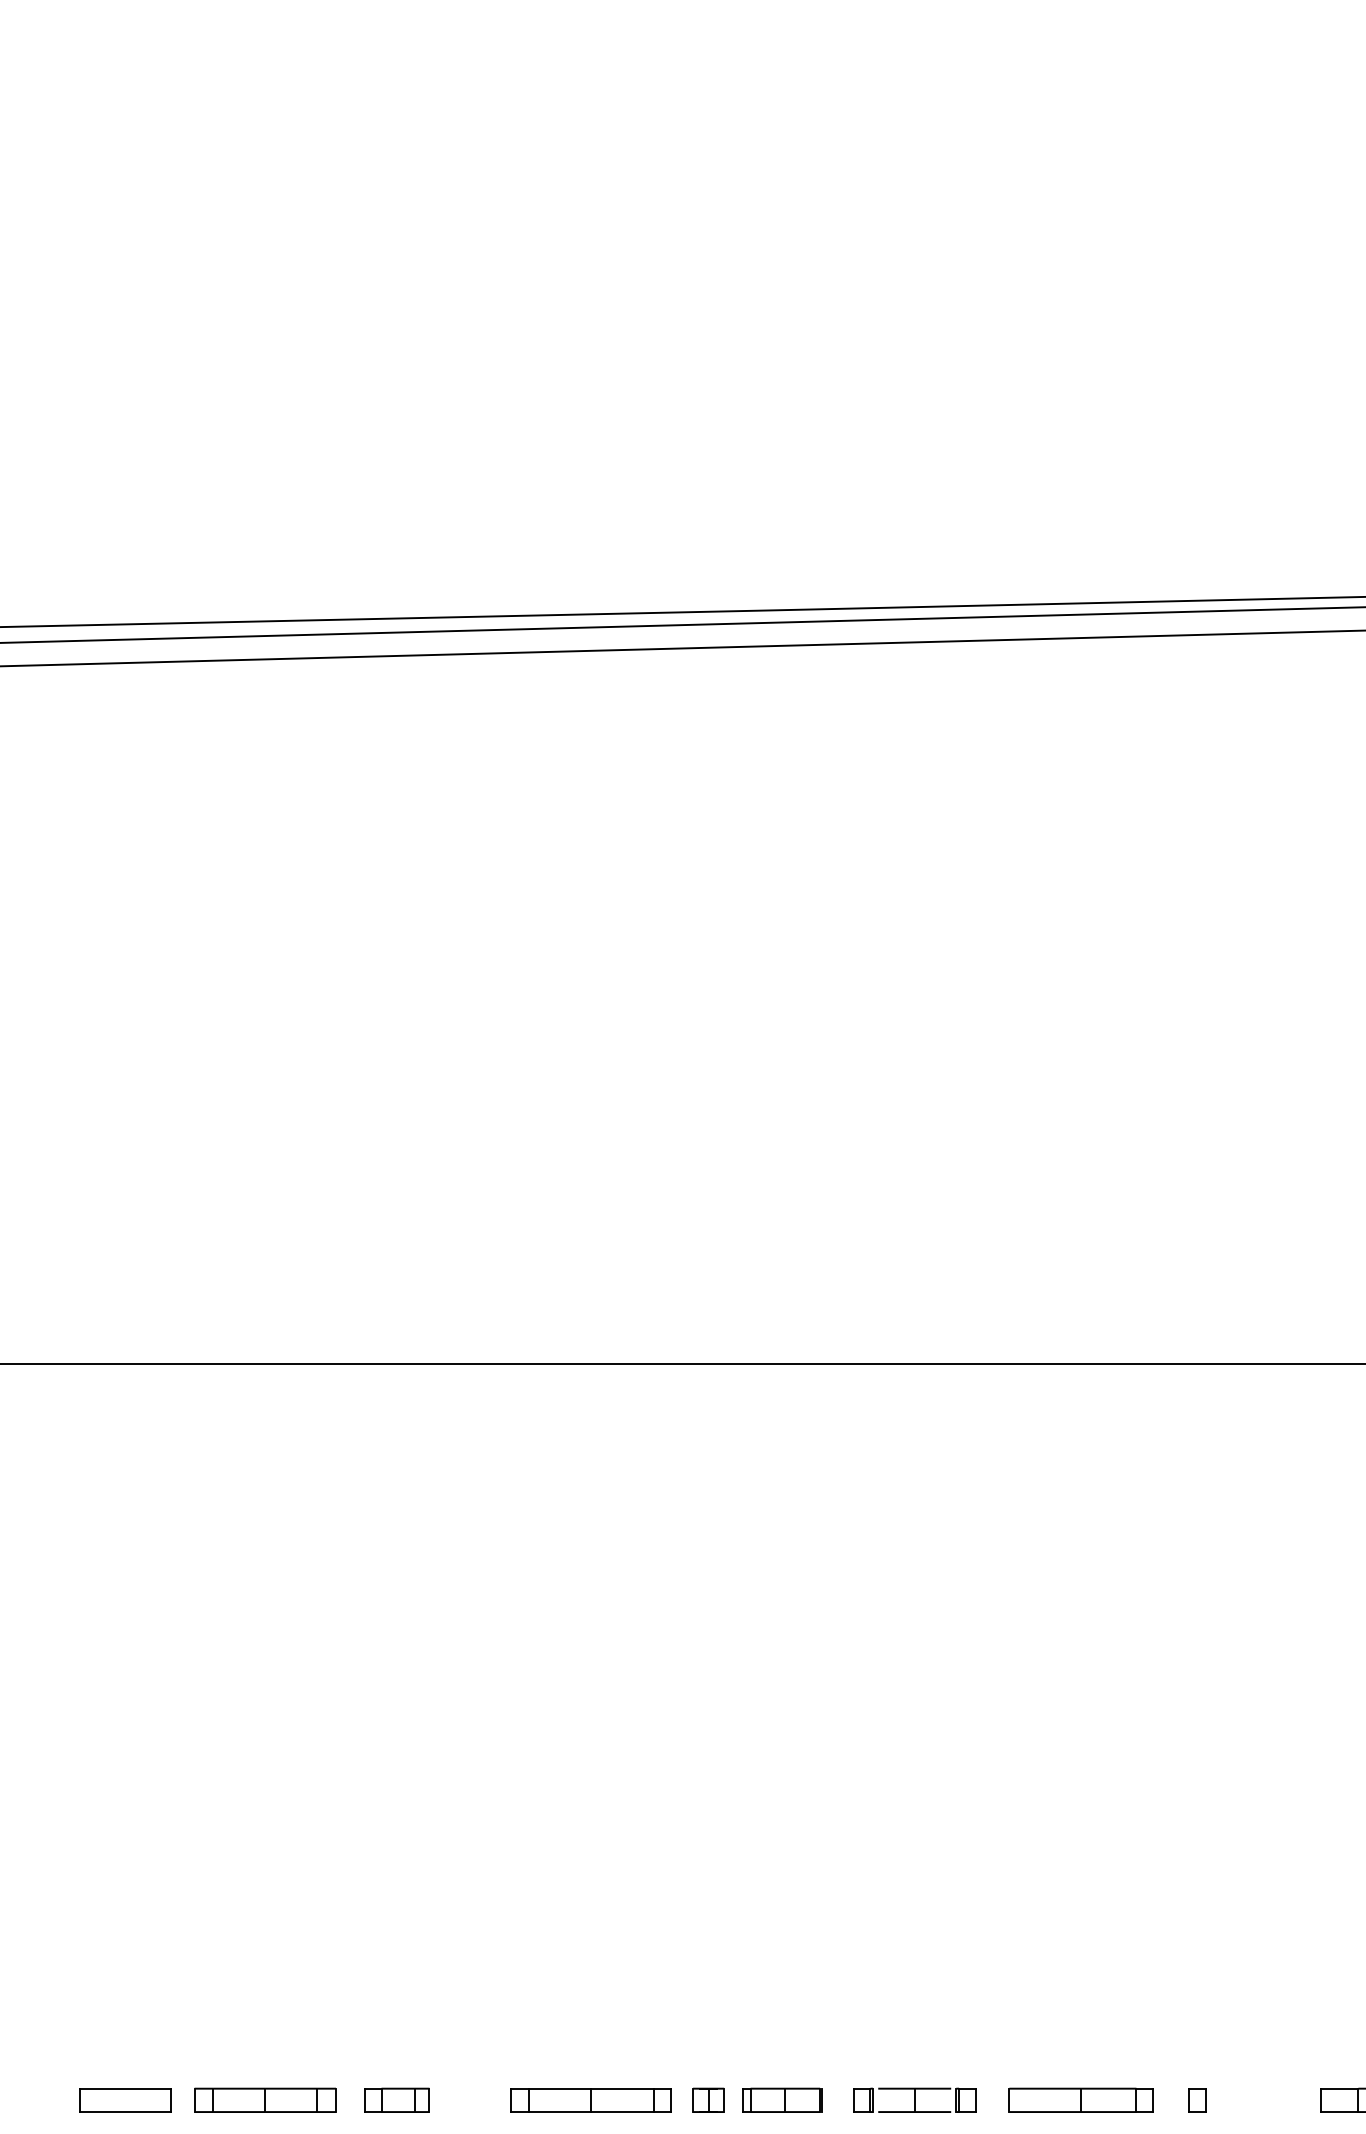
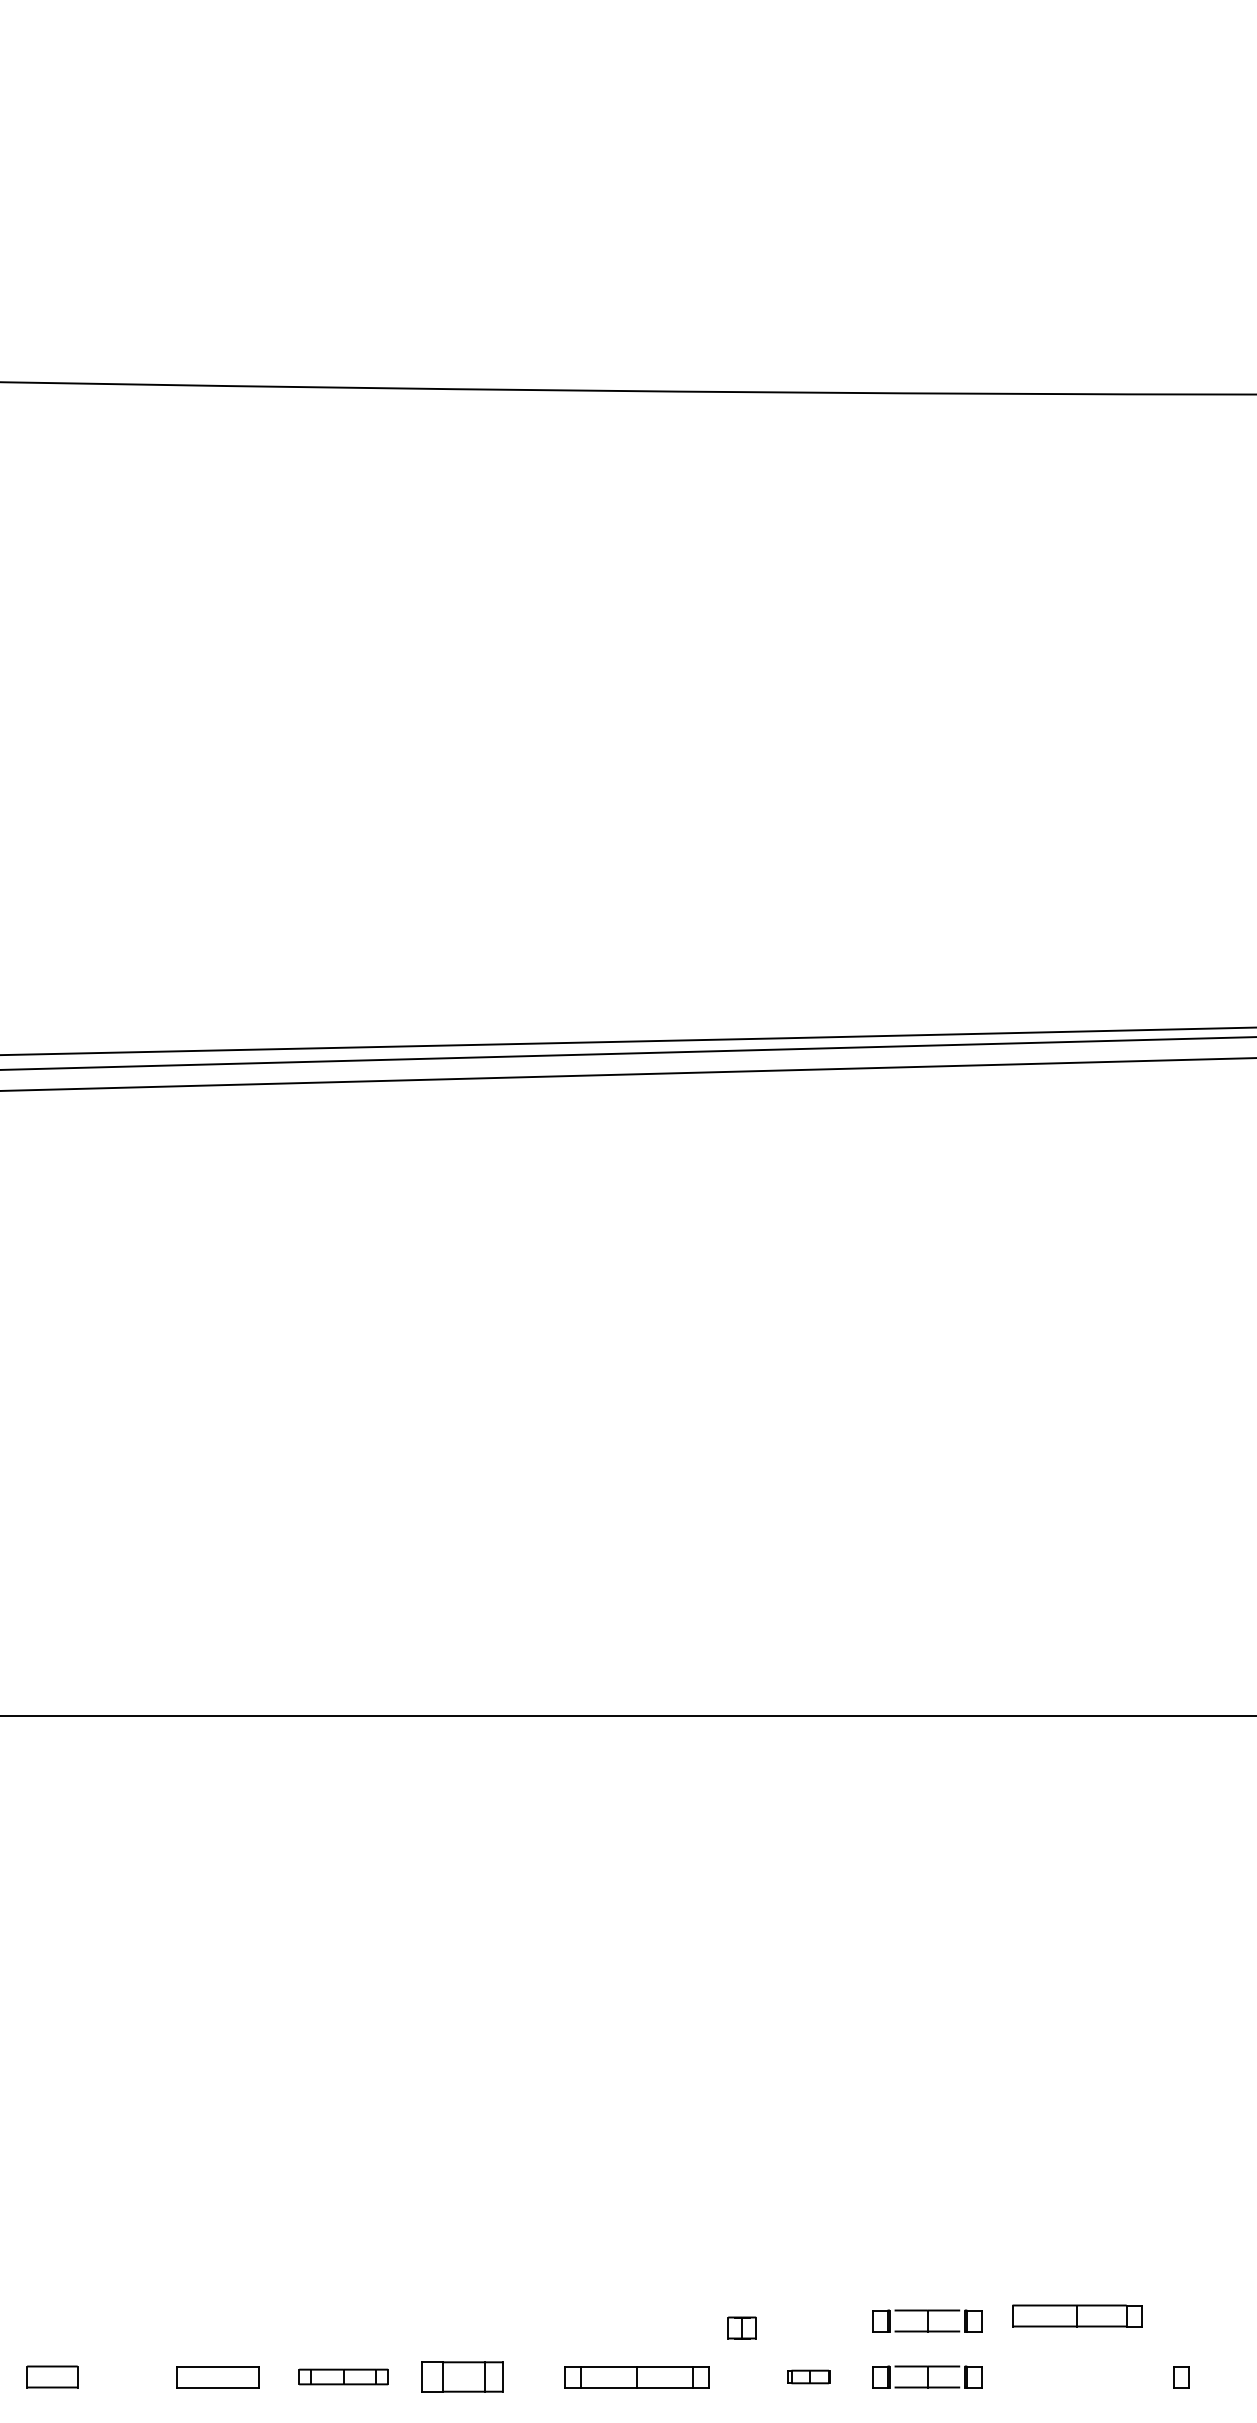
part: (914, 2037) -> (927, 2320), added
part: (265, 2099) -> (343, 2376), size x0.7
part: (396, 2099) -> (461, 2376), size x1.4
part: (707, 2099) -> (741, 2327), moved
part: (782, 2099) -> (808, 2376), size x0.6
part: (1081, 2099) -> (1077, 2315), moved

